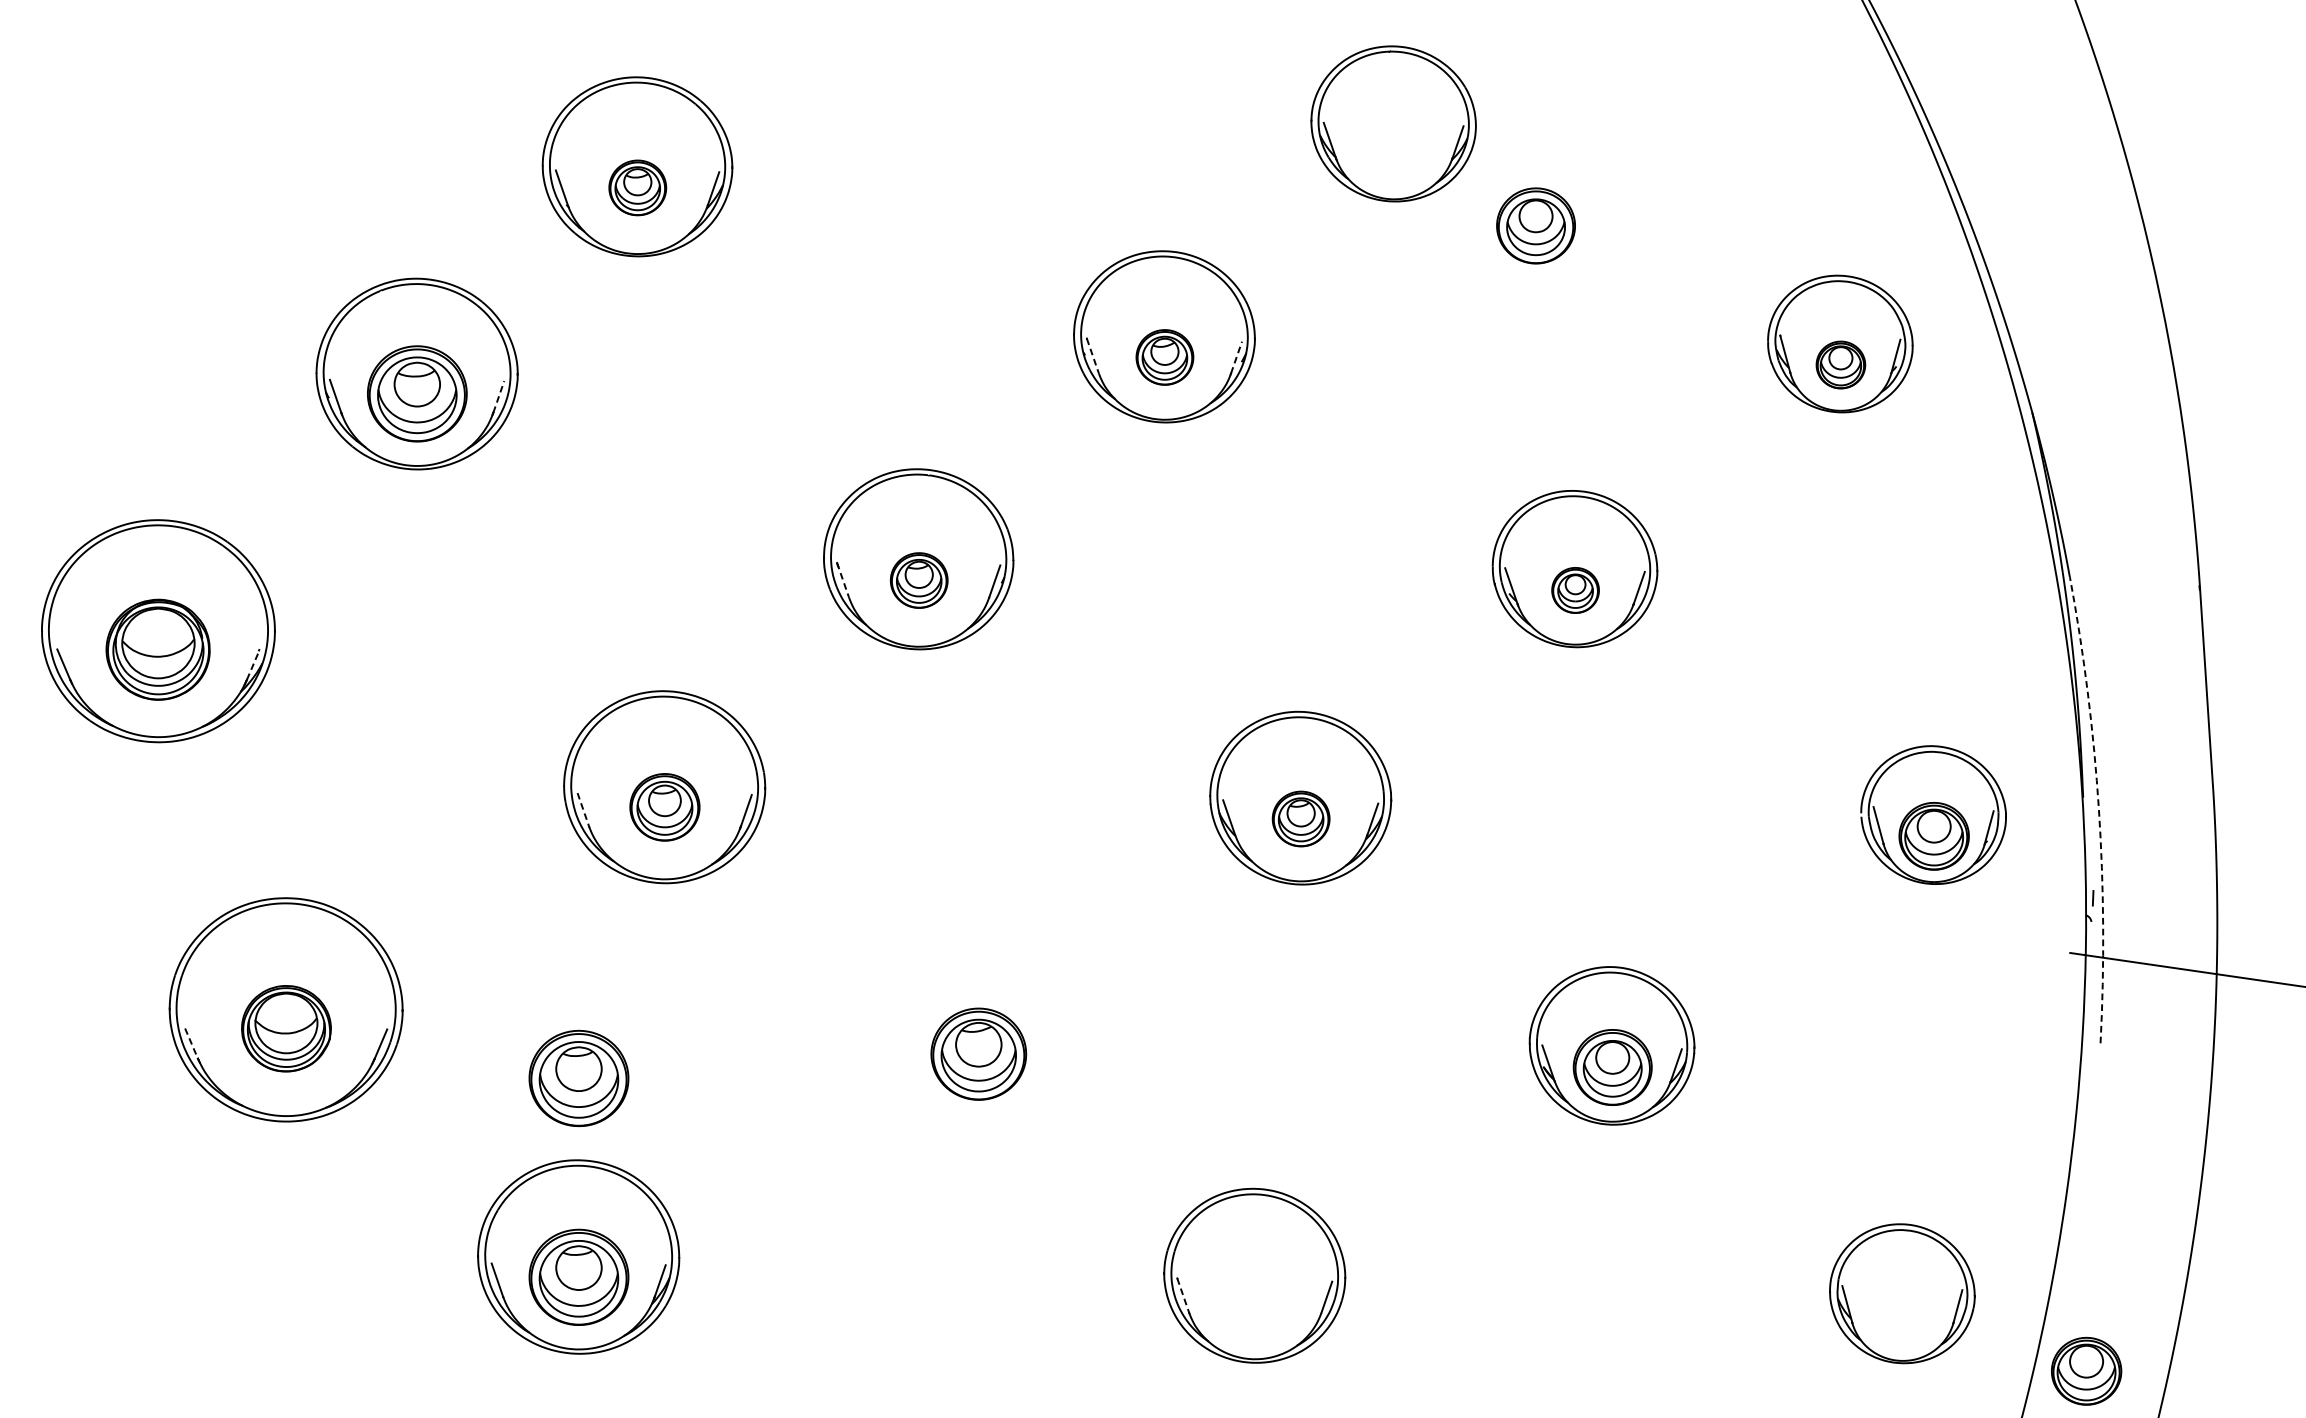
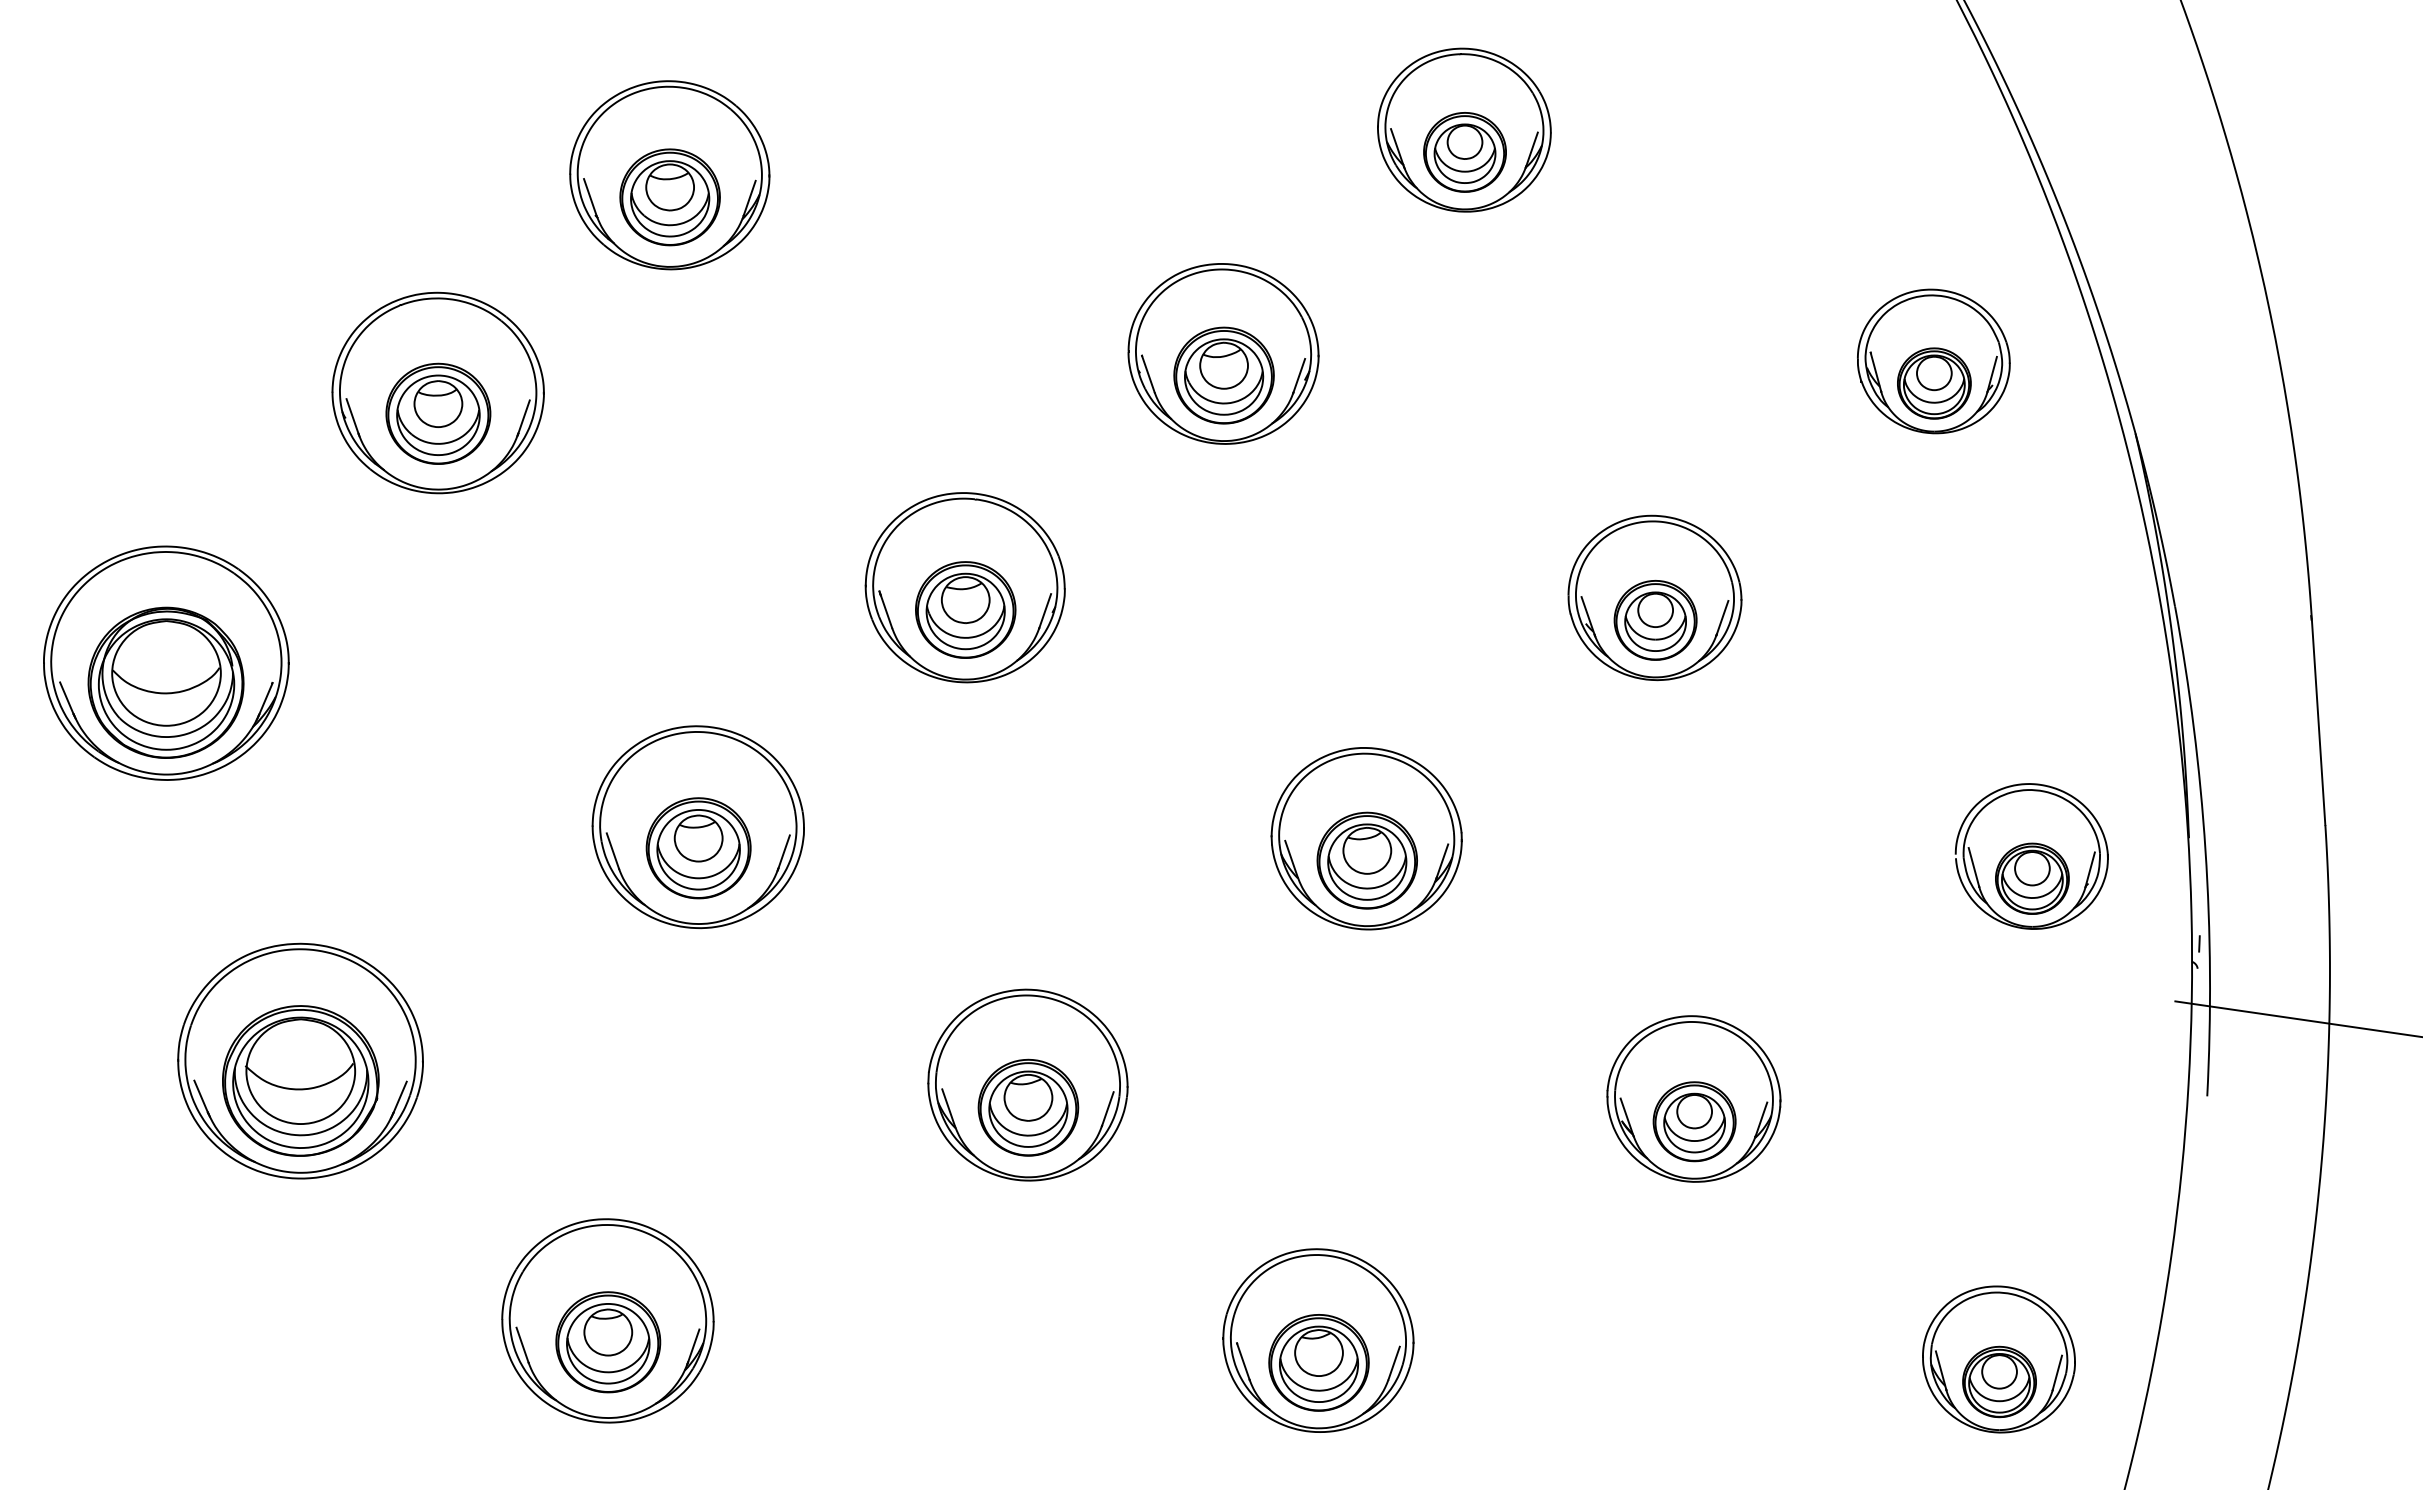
part: (637, 187) -> (669, 197), size x1.67
part: (1535, 226) -> (1464, 152), moved
line: (1093, 356) -> (1148, 374), dashed -> solid
part: (1164, 357) -> (1223, 375), size x1.67
line: (1236, 357) -> (1299, 375), dashed -> solid
part: (1841, 364) -> (1934, 383), size x1.43
line: (499, 397) -> (524, 417), dashed -> solid
part: (918, 580) -> (965, 609), size x1.67
line: (842, 581) -> (885, 610), dashed -> solid
part: (1575, 590) -> (1655, 620), size x1.67
part: (157, 649) -> (165, 682), size x1.43
line: (253, 664) -> (266, 698), dashed -> solid
part: (664, 807) -> (698, 848), size x1.43
arc: (2098, 809) -> (2205, 850), dashed -> solid
line: (582, 810) -> (612, 851), dashed -> solid
part: (1300, 818) -> (1366, 860), size x1.67
part: (286, 1028) -> (300, 1080), size x1.67
part: (977, 1032) -> (1027, 1084), added
line: (191, 1044) -> (201, 1097), dashed -> solid
part: (579, 1078) -> (608, 1133), removed
line: (1183, 1296) -> (1243, 1362), dashed -> solid
part: (1254, 1296) -> (1318, 1362), added
part: (2086, 1370) -> (1999, 1381), moved

